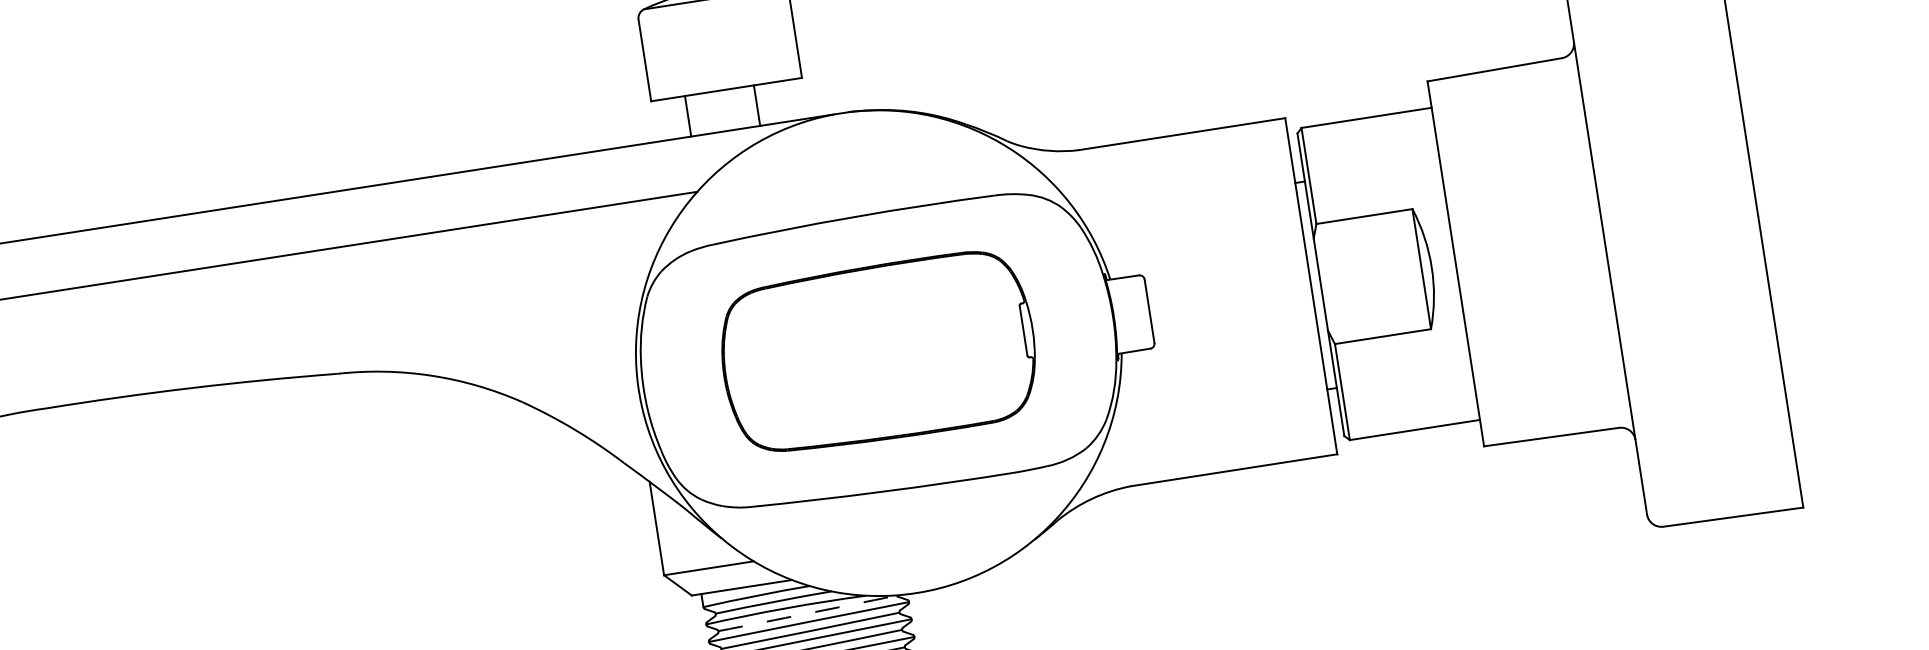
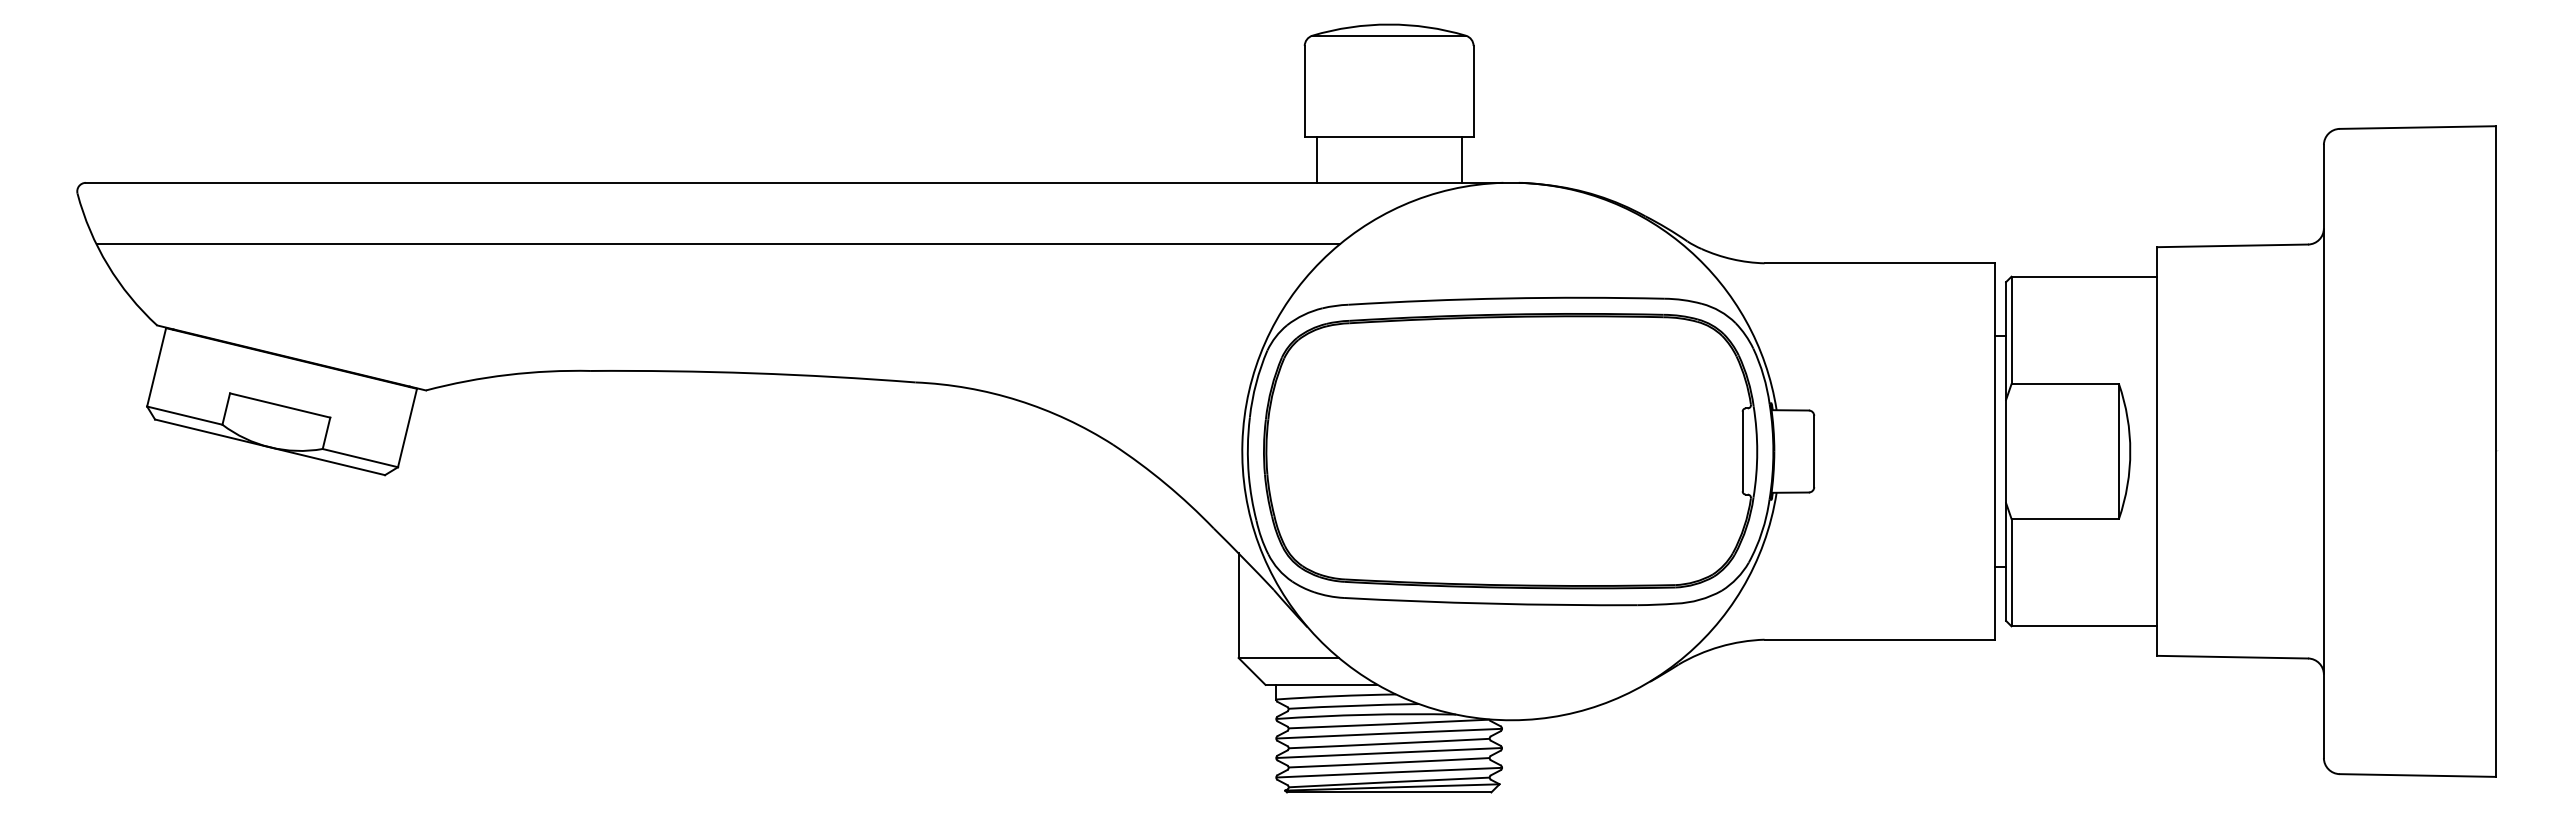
line: (756, 105) -> (1461, 159), moved
line: (687, 115) -> (1316, 159), moved
part: (878, 353) -> (1510, 451), size x1.43
arc: (808, 613) -> (1389, 724), dashed -> solid

